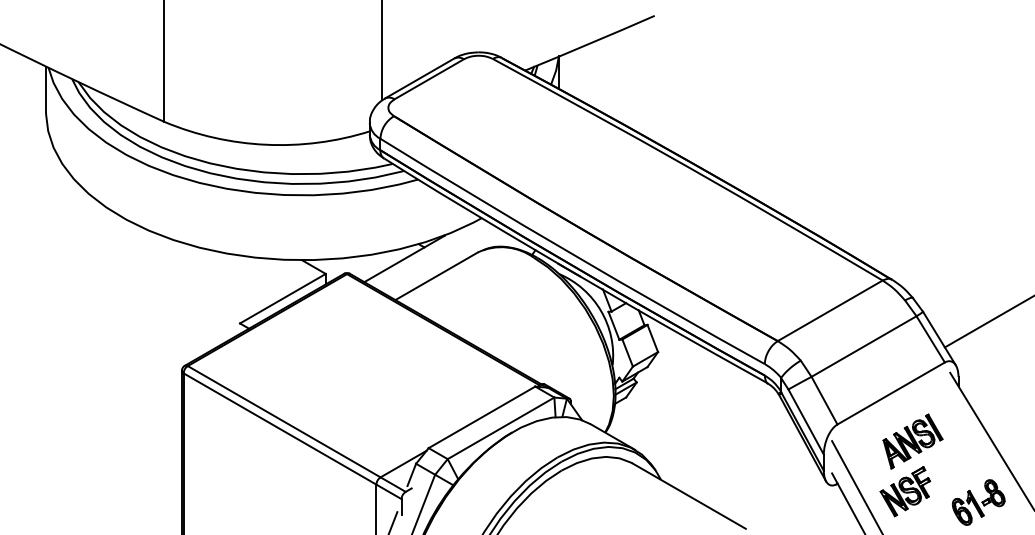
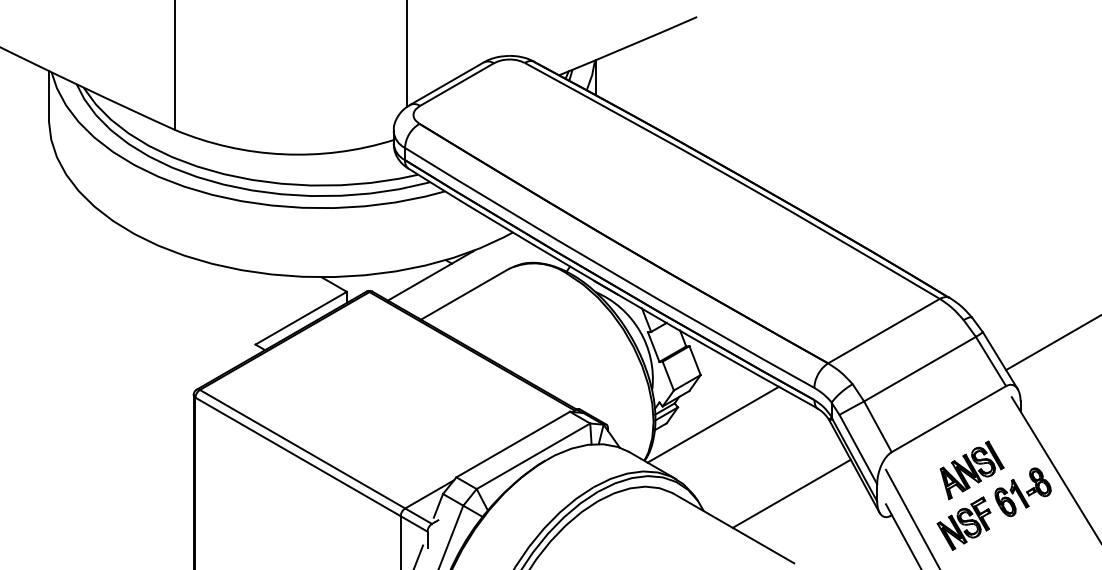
line: (670, 398) -> (713, 424), added
line: (743, 463) -> (791, 493), added
part: (978, 502) -> (1022, 492), moved

